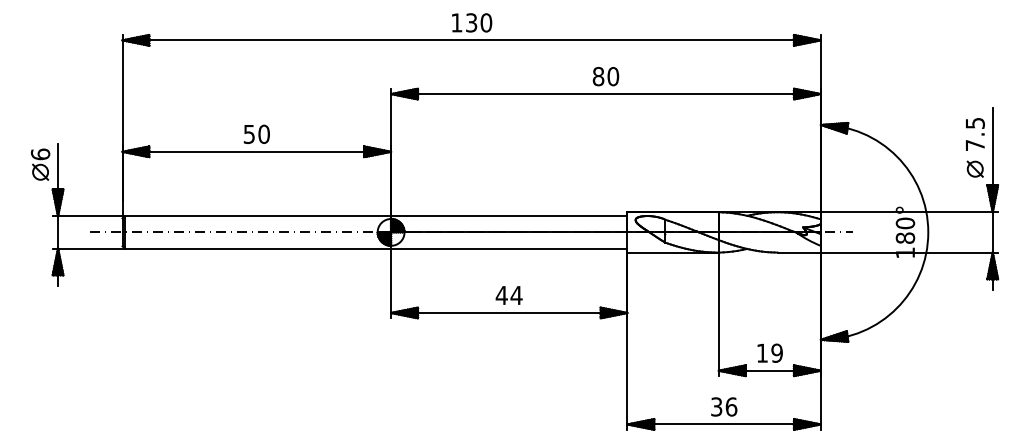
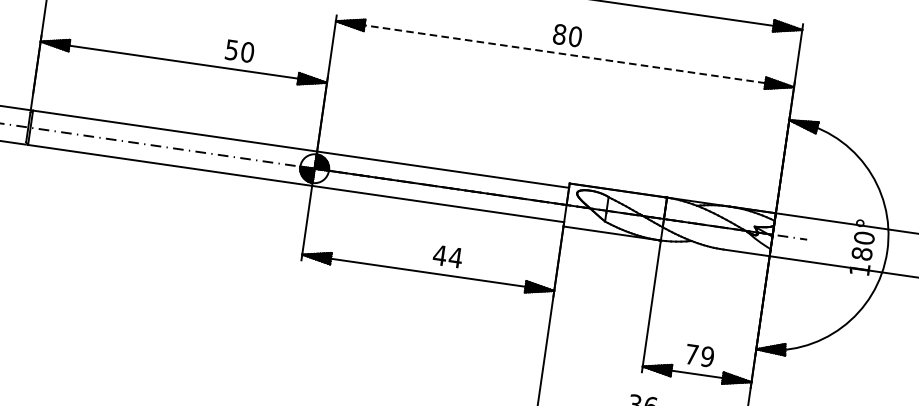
line: (605, 94) -> (564, 54), solid -> dashed
text: (256, 133) -> (239, 50), moved
text: (508, 295) -> (447, 256), moved
text: (762, 352) -> (692, 353), 19 -> 79

